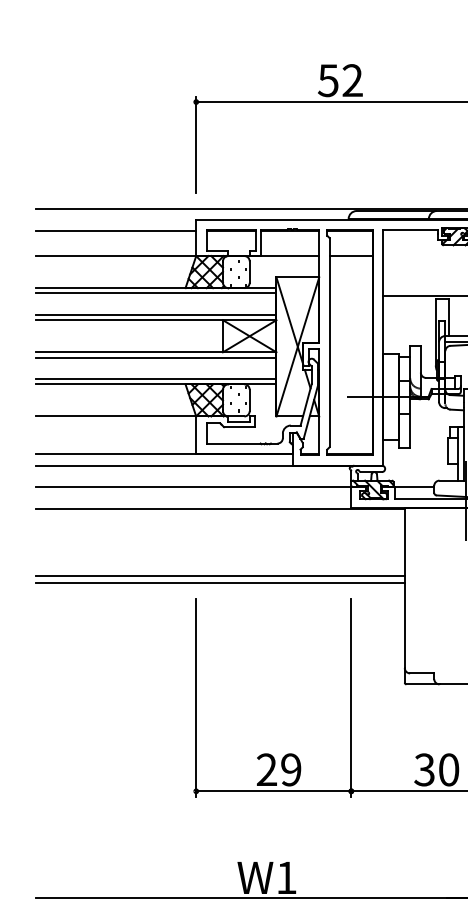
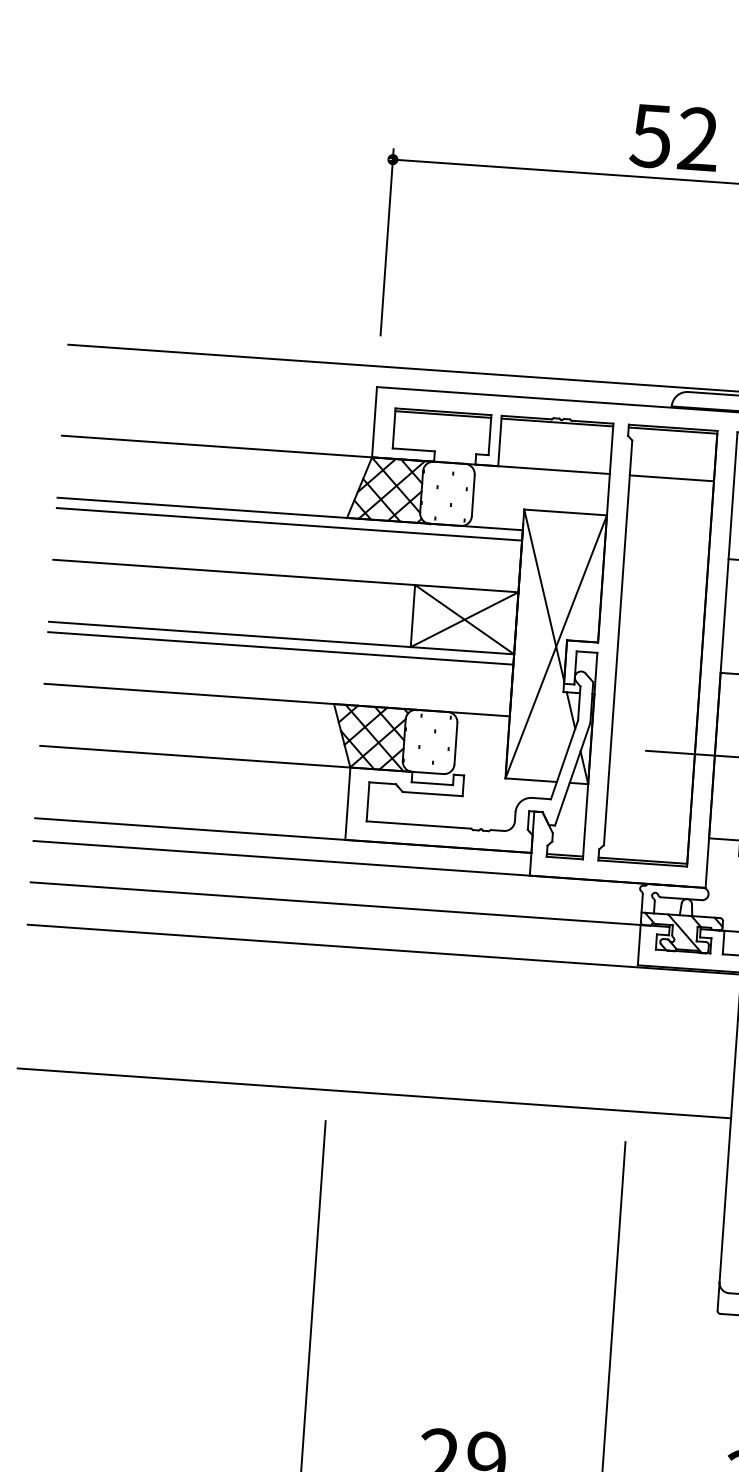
line: (115, 231) -> (219, 398), removed
line: (155, 314) -> (285, 564), removed
line: (155, 379) -> (276, 690), removed
line: (219, 575) -> (373, 1078), removed

